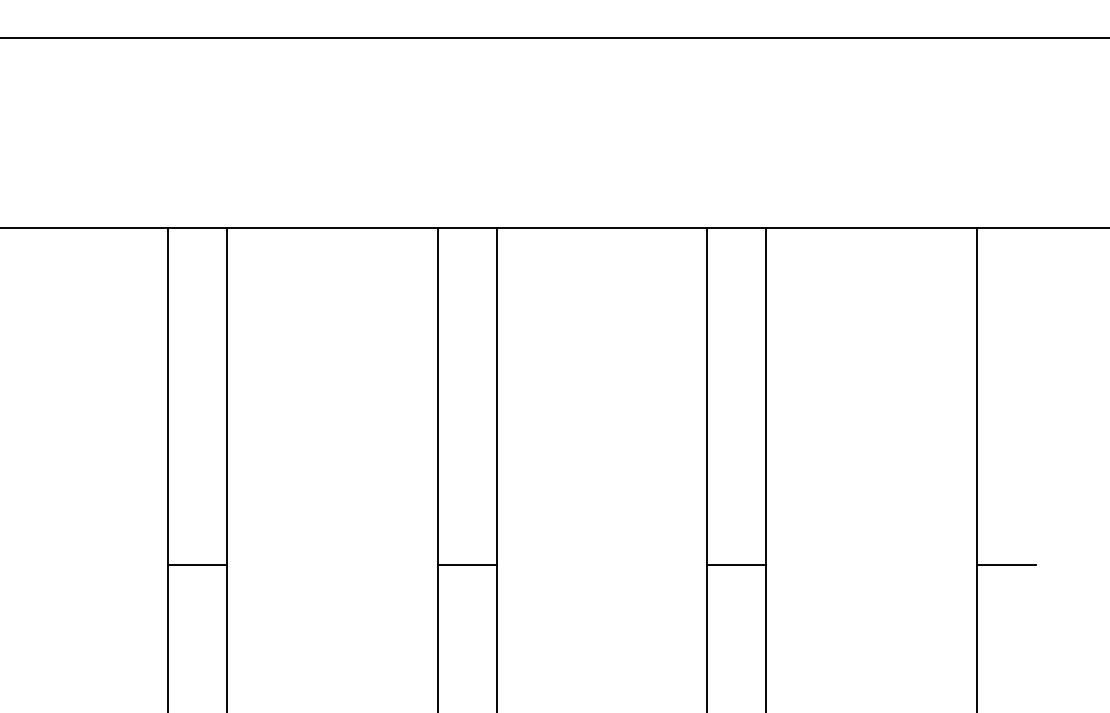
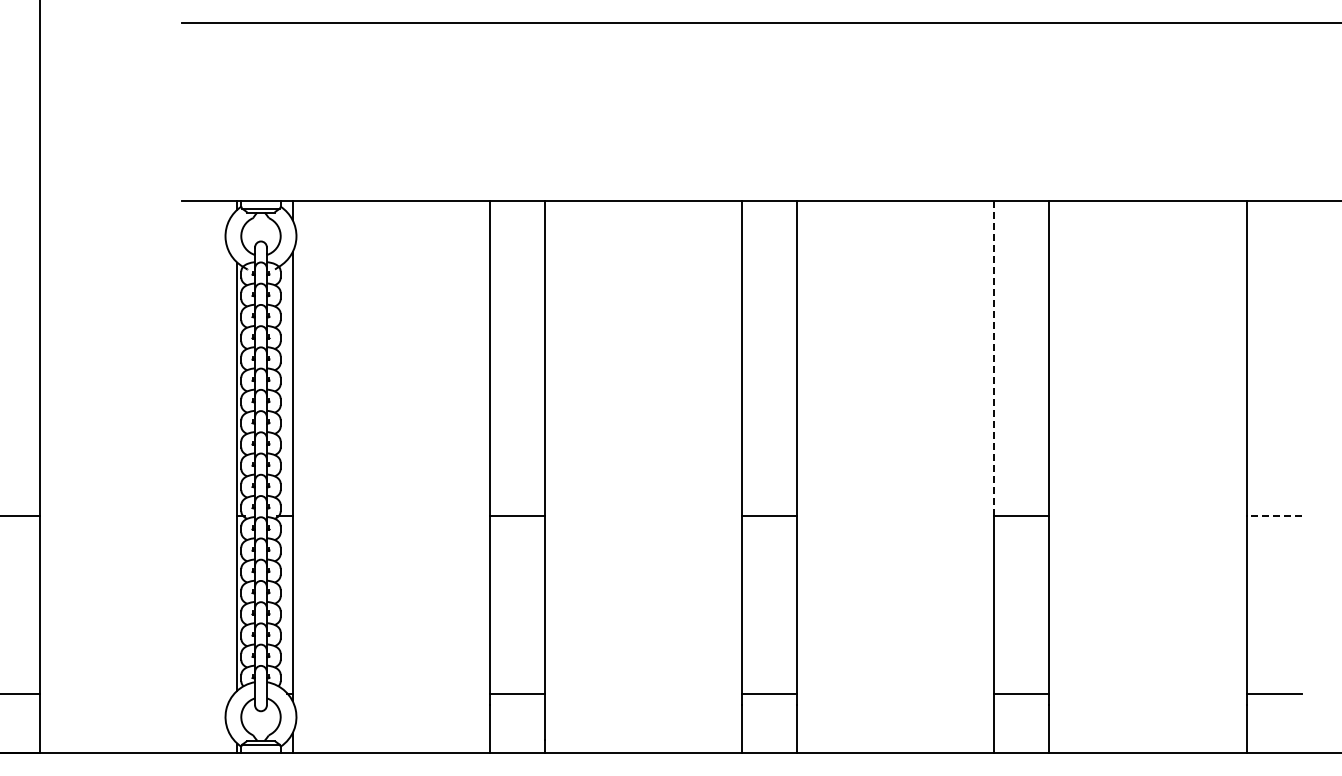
line: (707, 396) -> (994, 358), solid -> dashed
line: (1006, 565) -> (1274, 516), solid -> dashed

